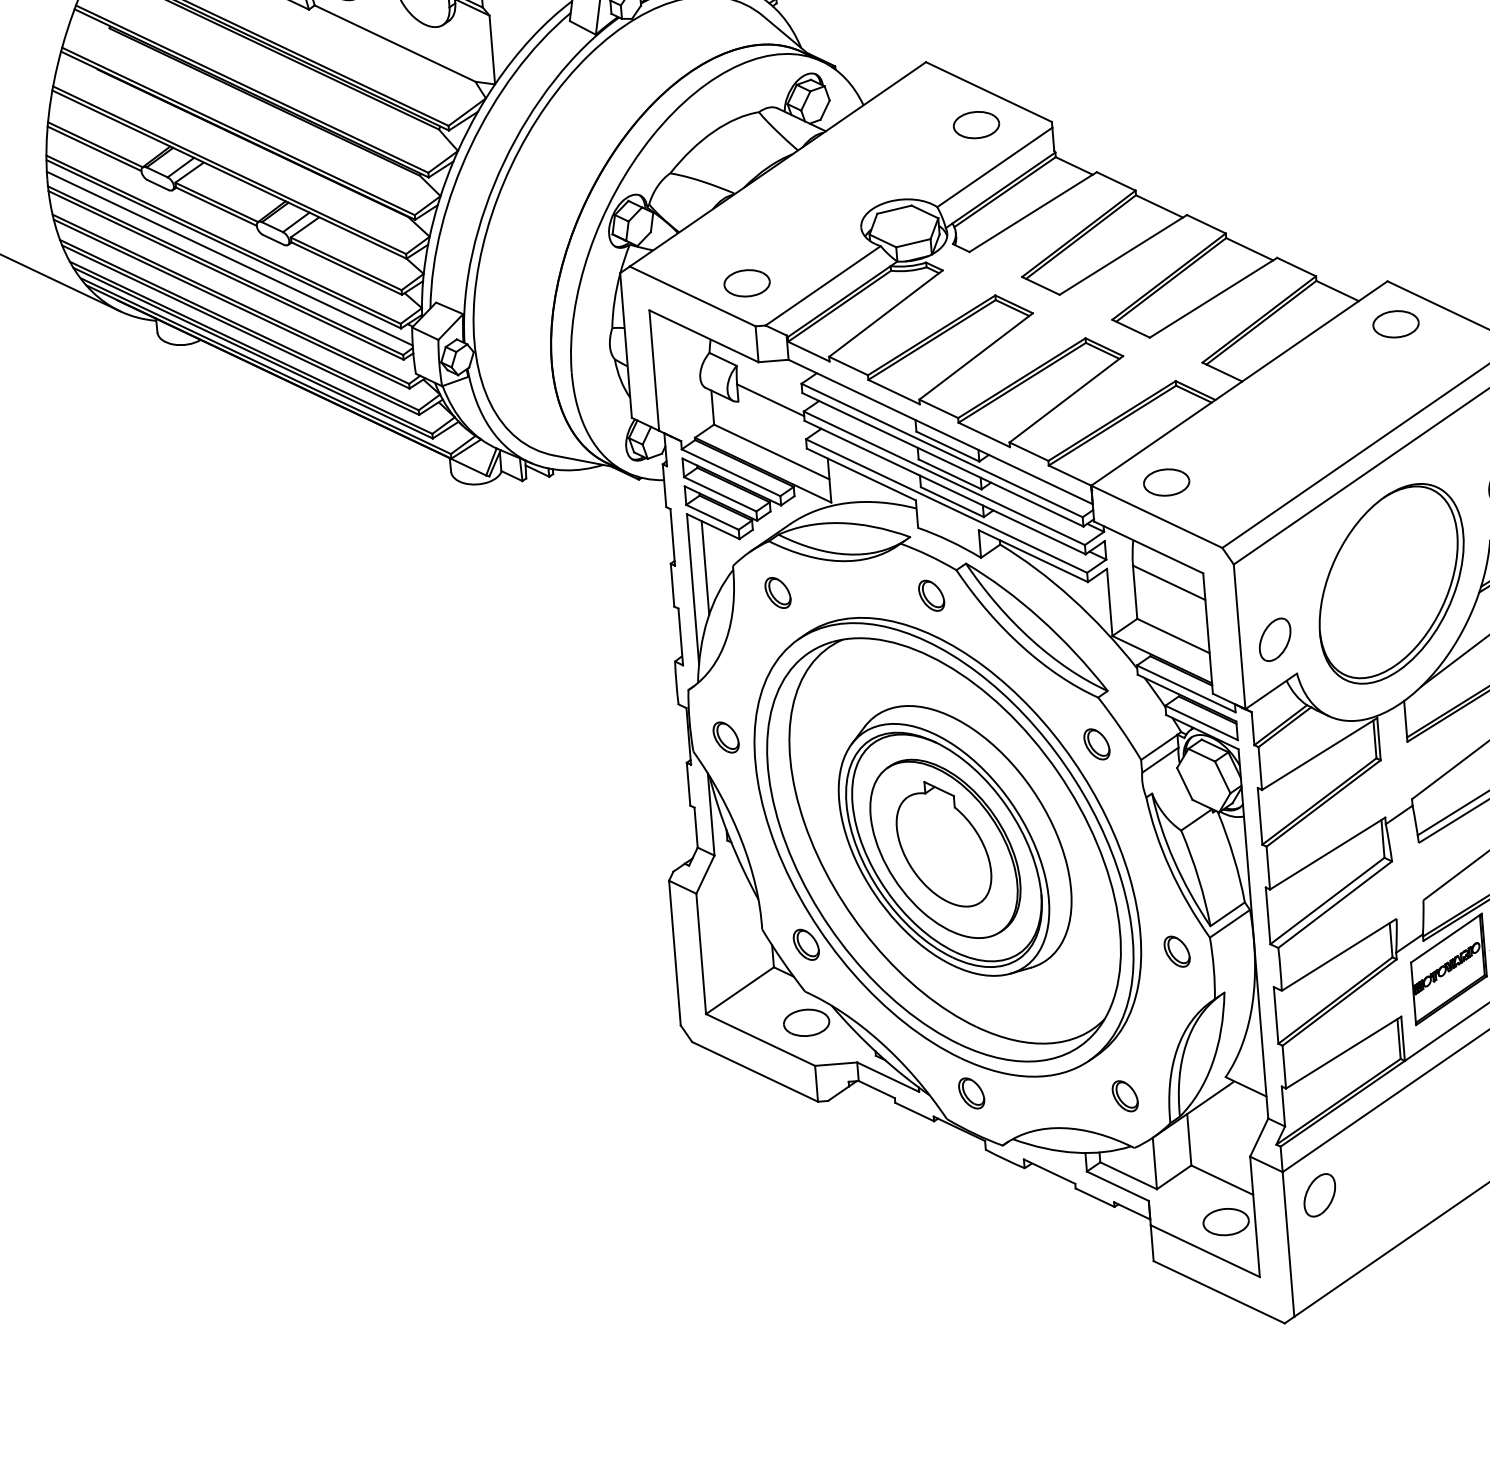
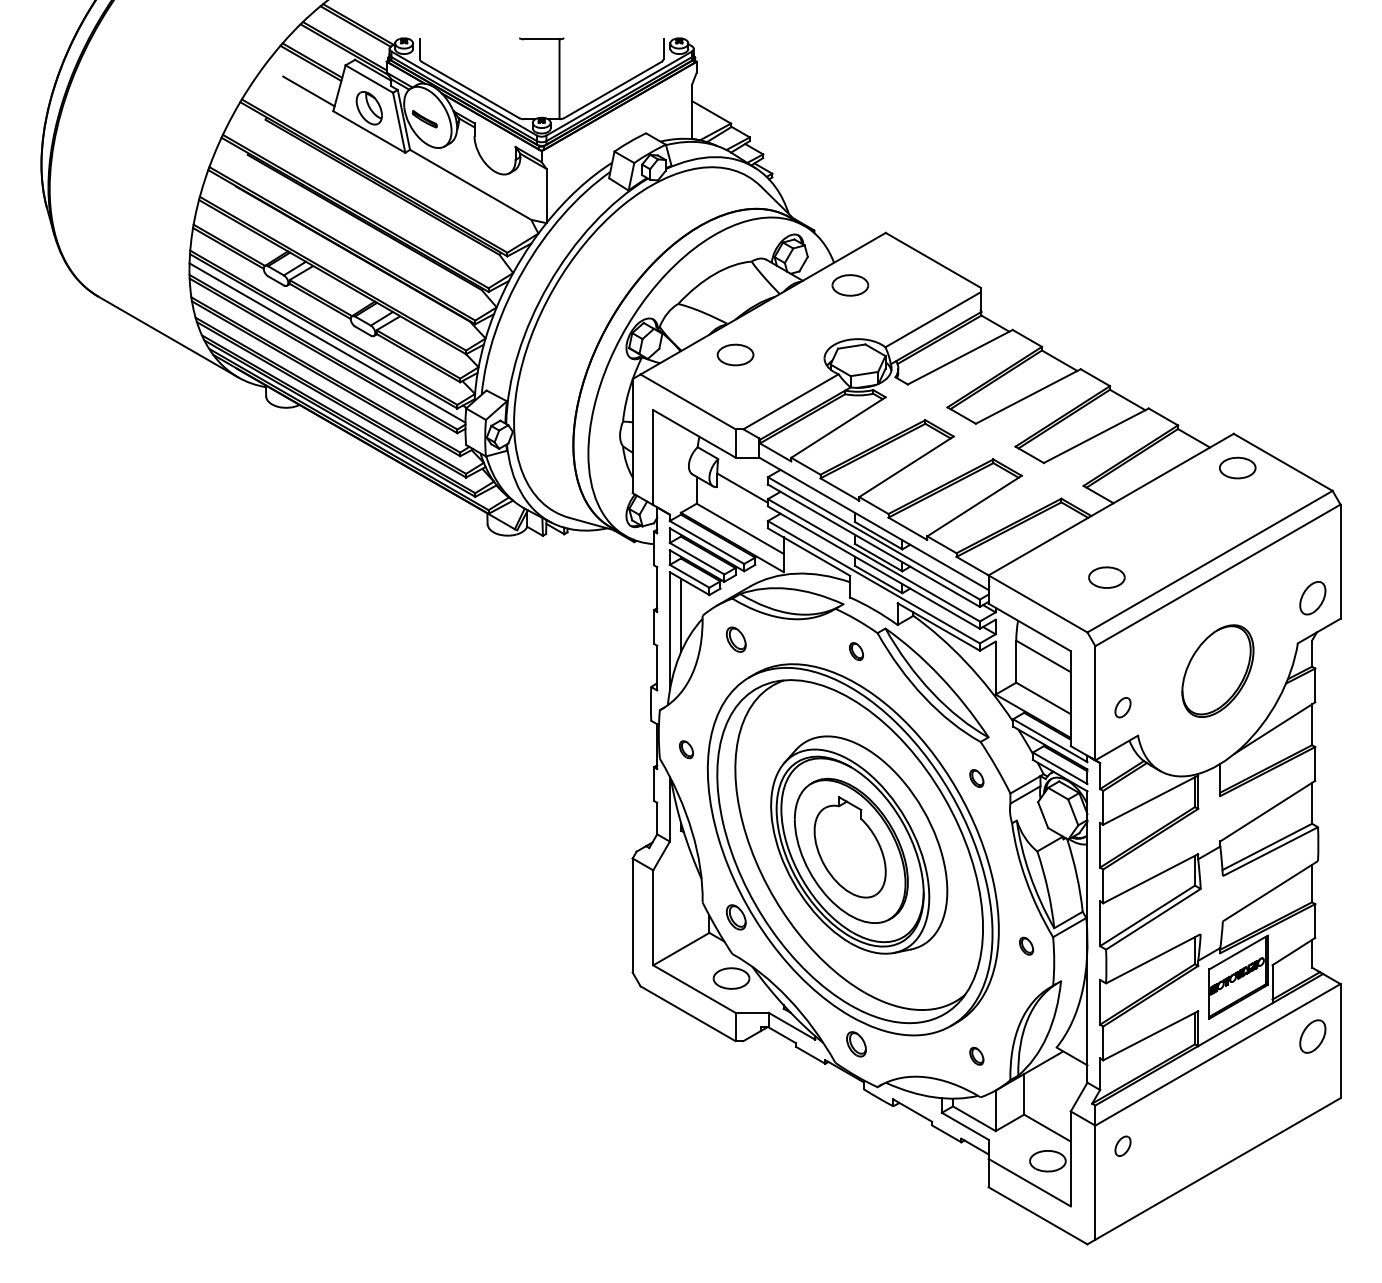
part: (976, 125) -> (850, 285), moved
part: (747, 282) -> (735, 354), moved
part: (1166, 482) -> (1106, 577), moved
part: (1391, 582) -> (1217, 670), size x0.6
part: (931, 595) -> (856, 651), size x0.7
part: (1274, 639) -> (1122, 707), size x0.6
part: (726, 737) -> (686, 749), size x0.7
part: (1096, 744) -> (976, 778), size x0.7
part: (1177, 952) -> (1026, 946), size x0.7
part: (1124, 1096) -> (976, 1056), size x0.7
part: (1319, 1195) -> (1122, 1146), size x0.6

